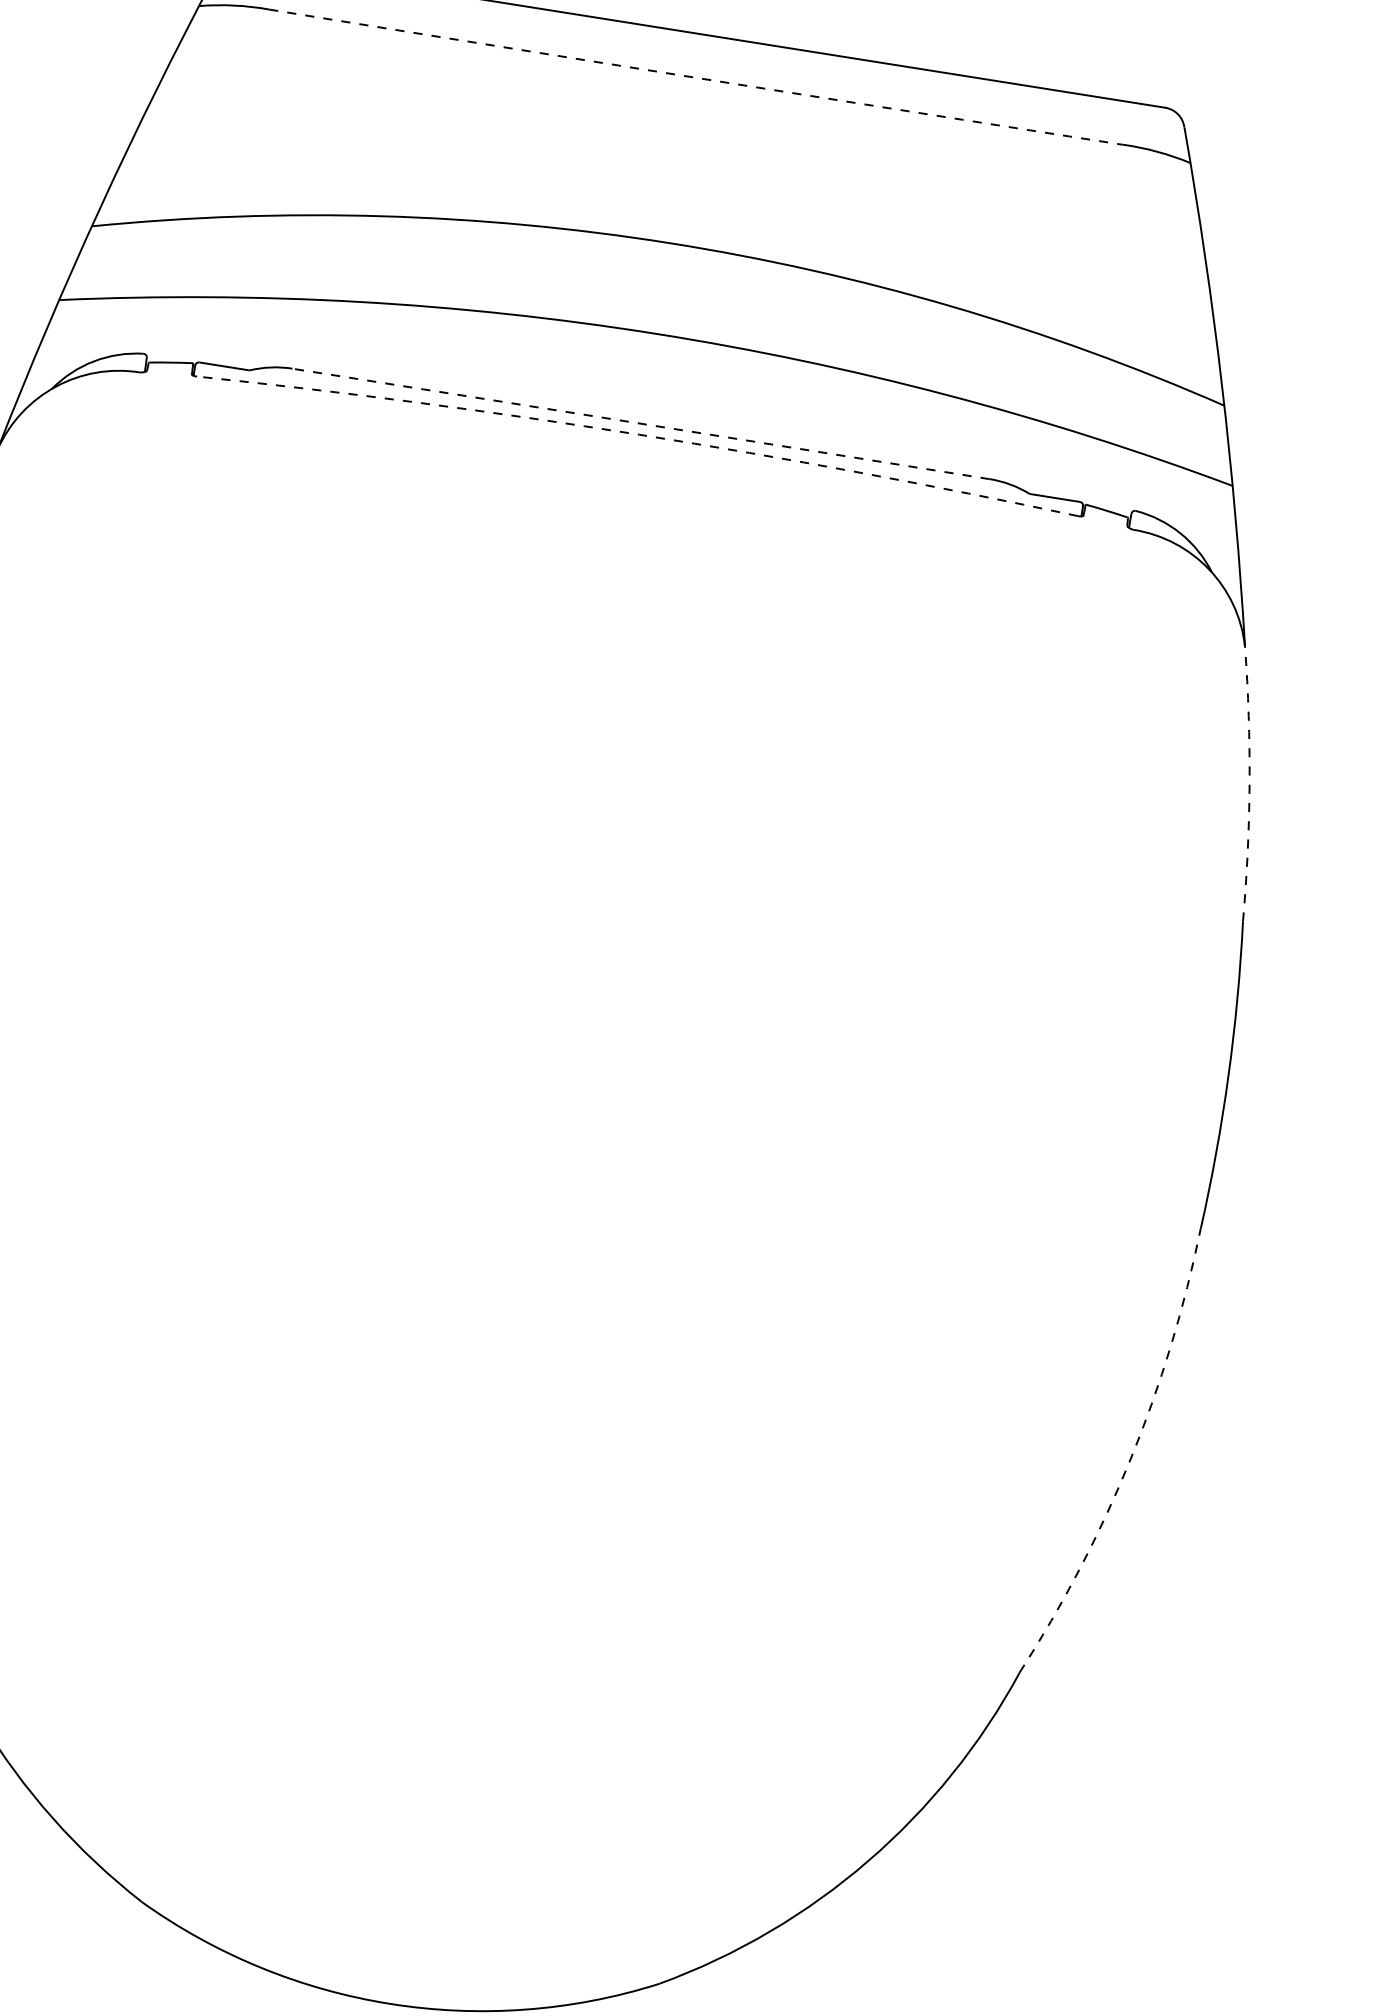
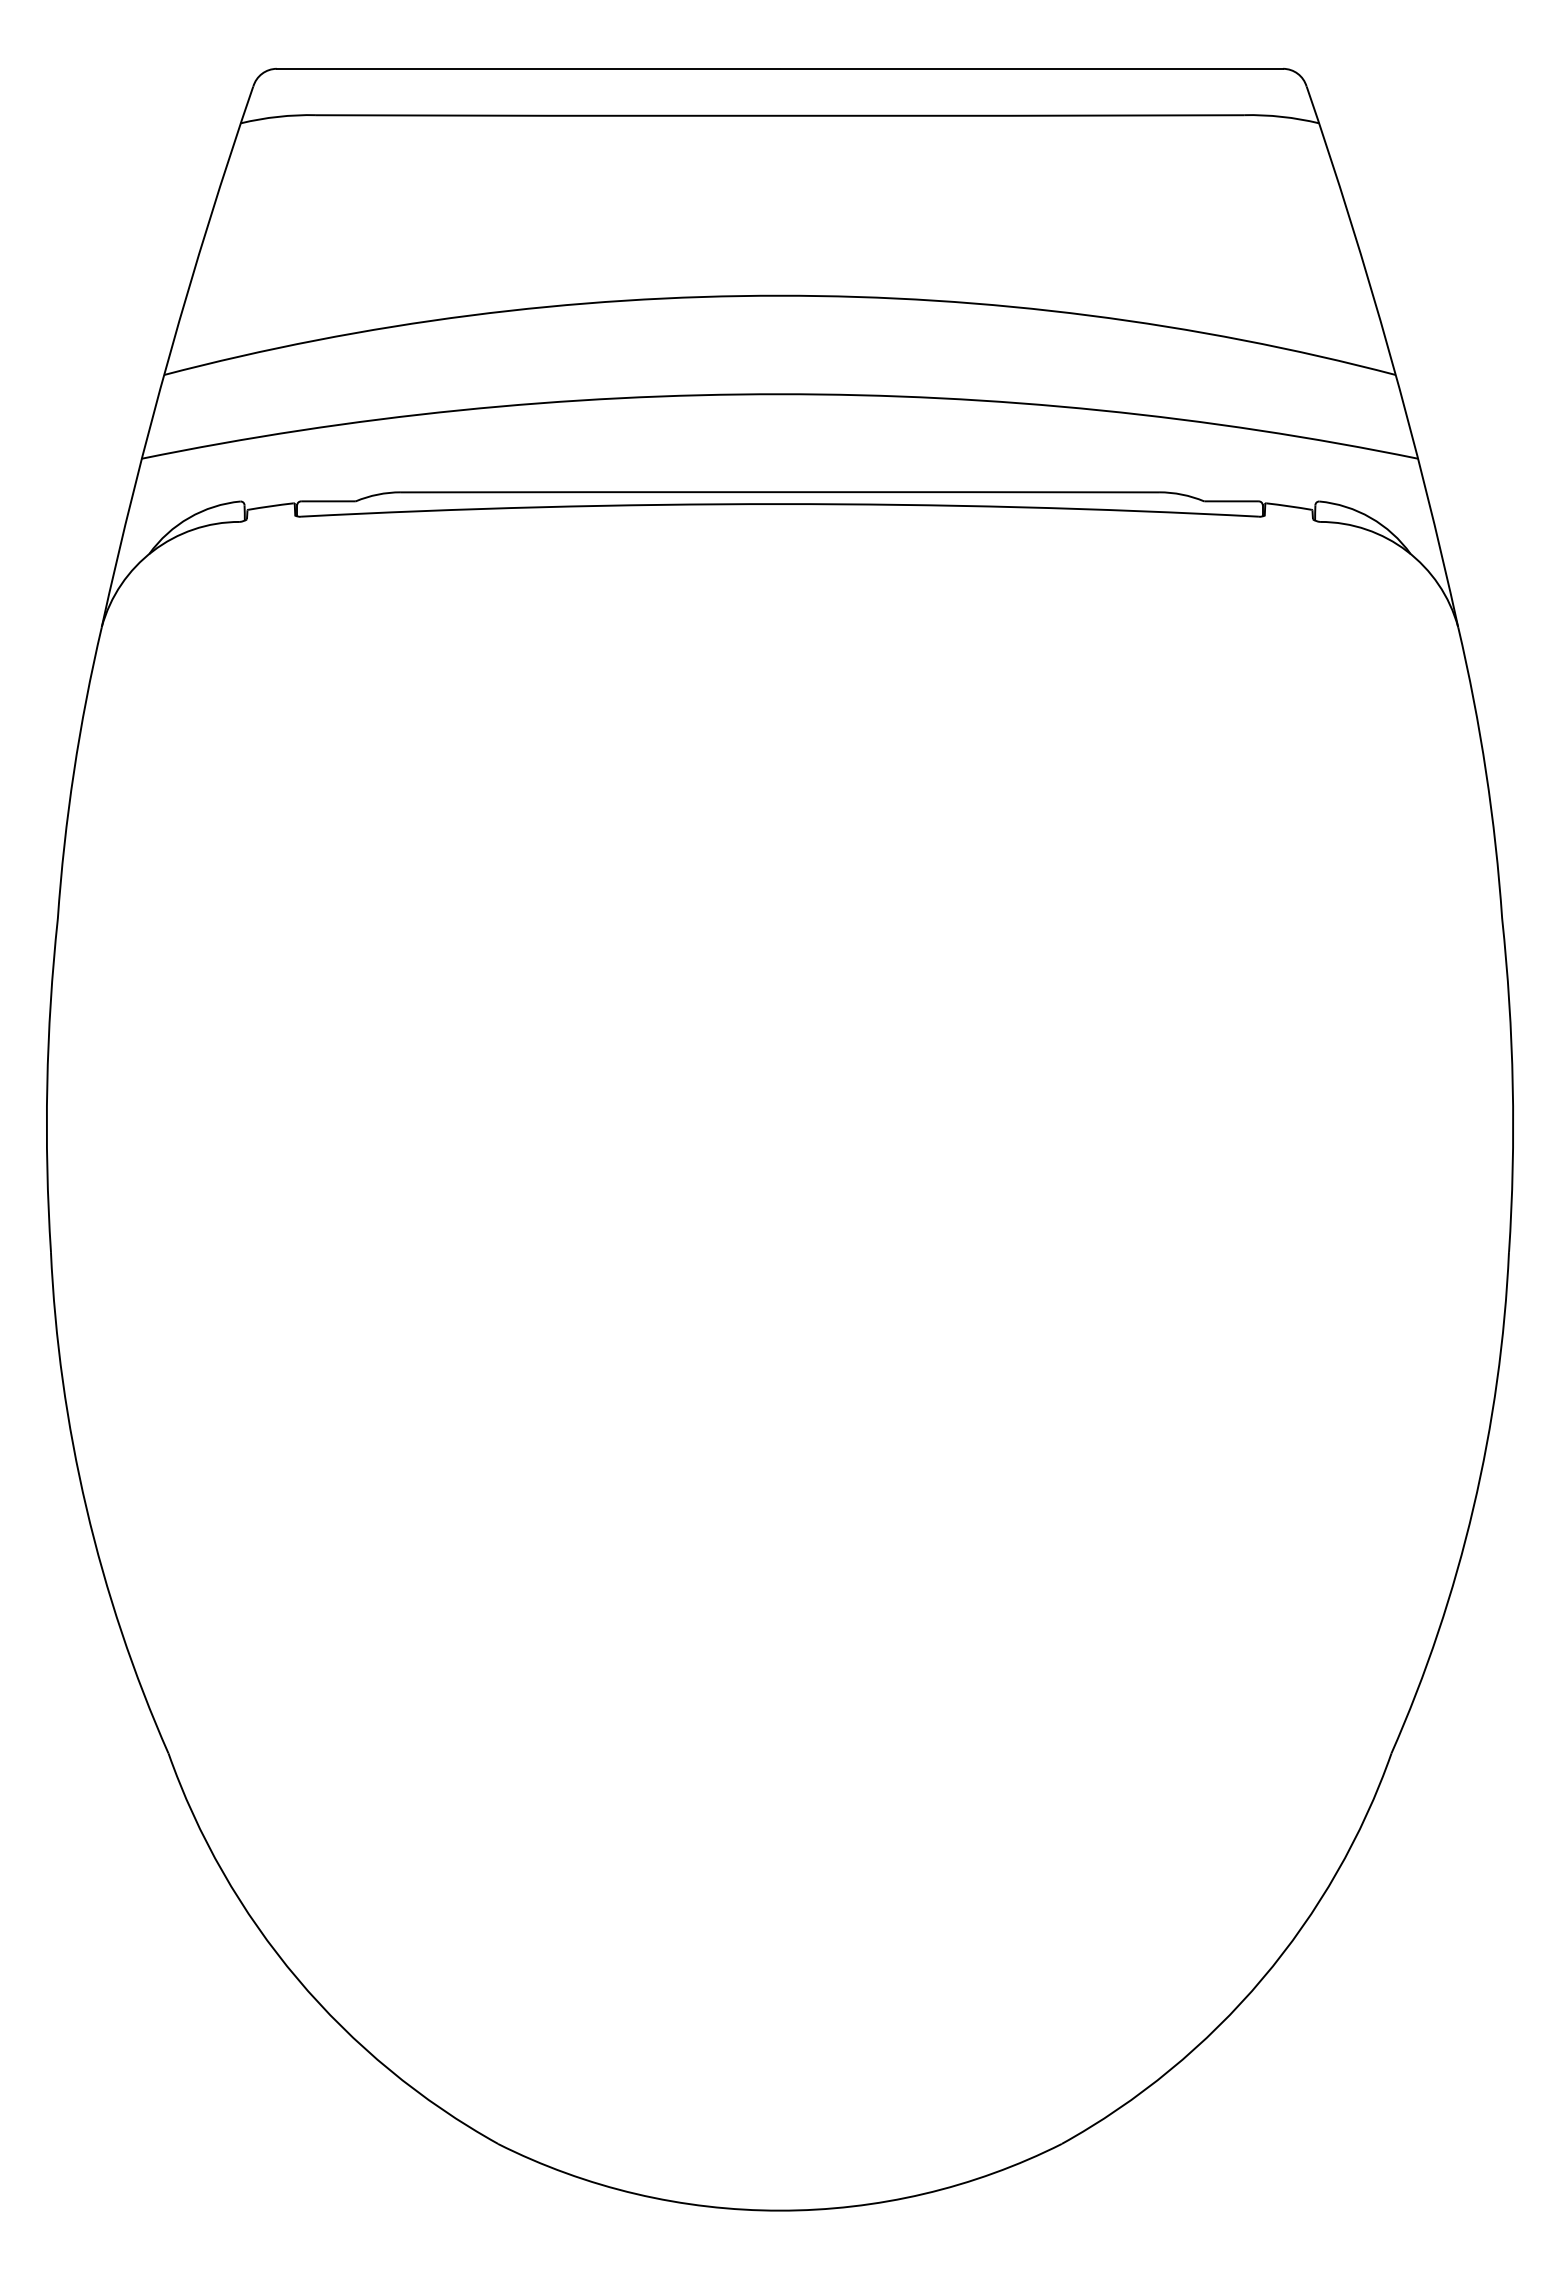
arc: (695, 77) -> (779, 115), dashed -> solid
arc: (640, 423) -> (779, 492), dashed -> solid
arc: (638, 435) -> (779, 504), dashed -> solid
arc: (1249, 784) -> (1486, 772), dashed -> solid
arc: (1130, 1459) -> (1473, 1508), dashed -> solid

